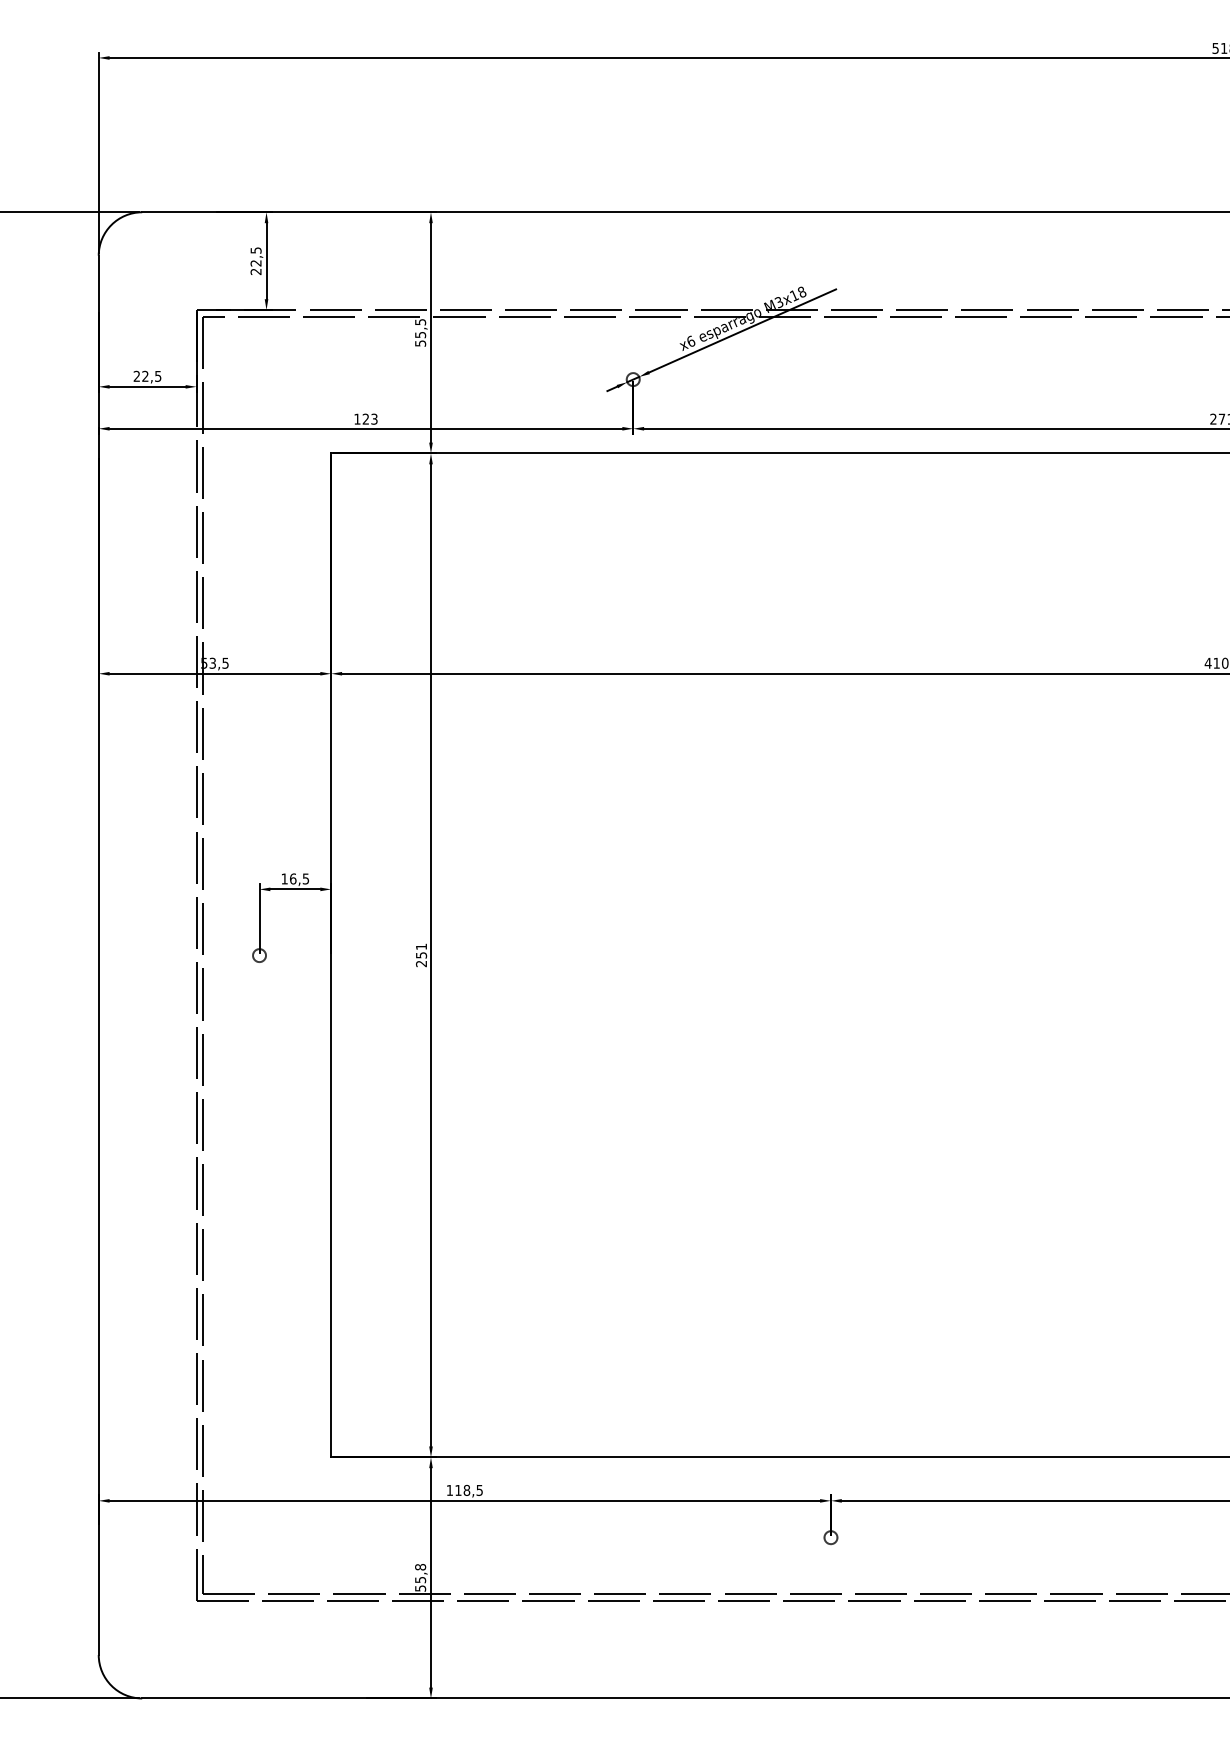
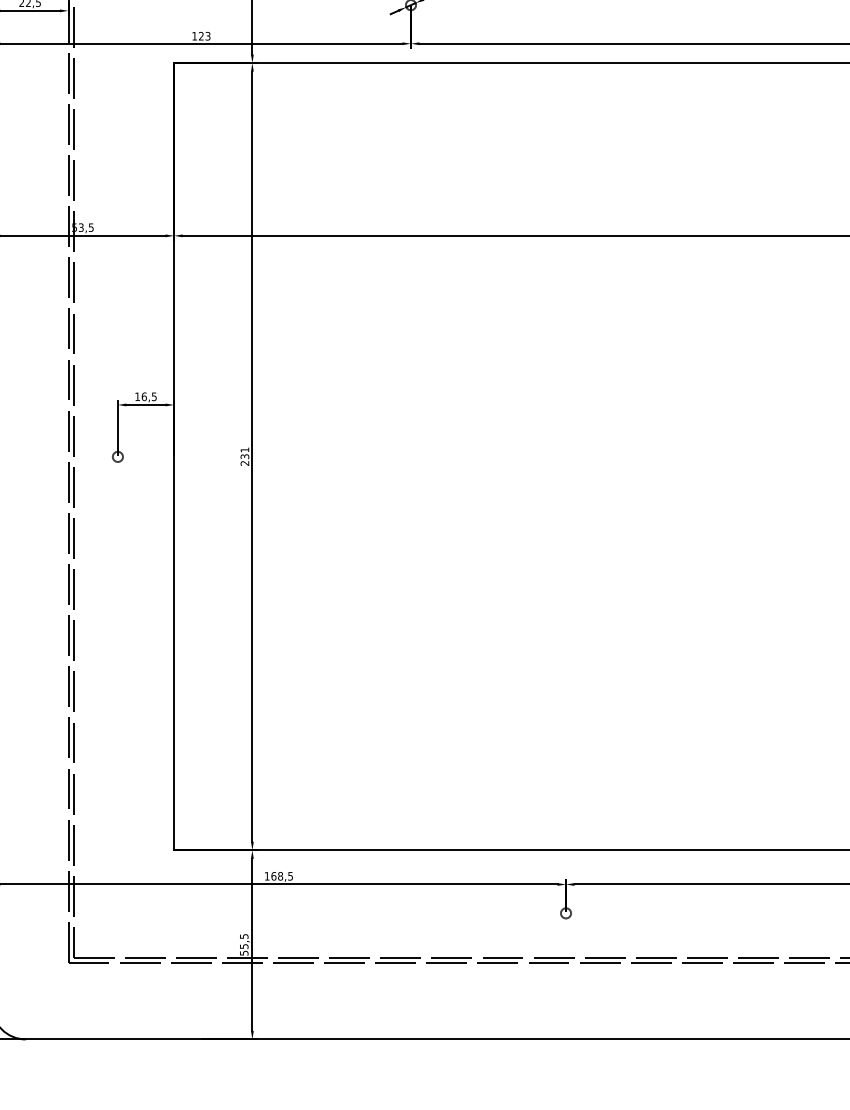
text: (421, 955) -> (244, 456), 251 -> 231
text: (458, 1489) -> (273, 875), 118,5 -> 168,5
text: (420, 1567) -> (244, 936), 55,8 -> 55,5

